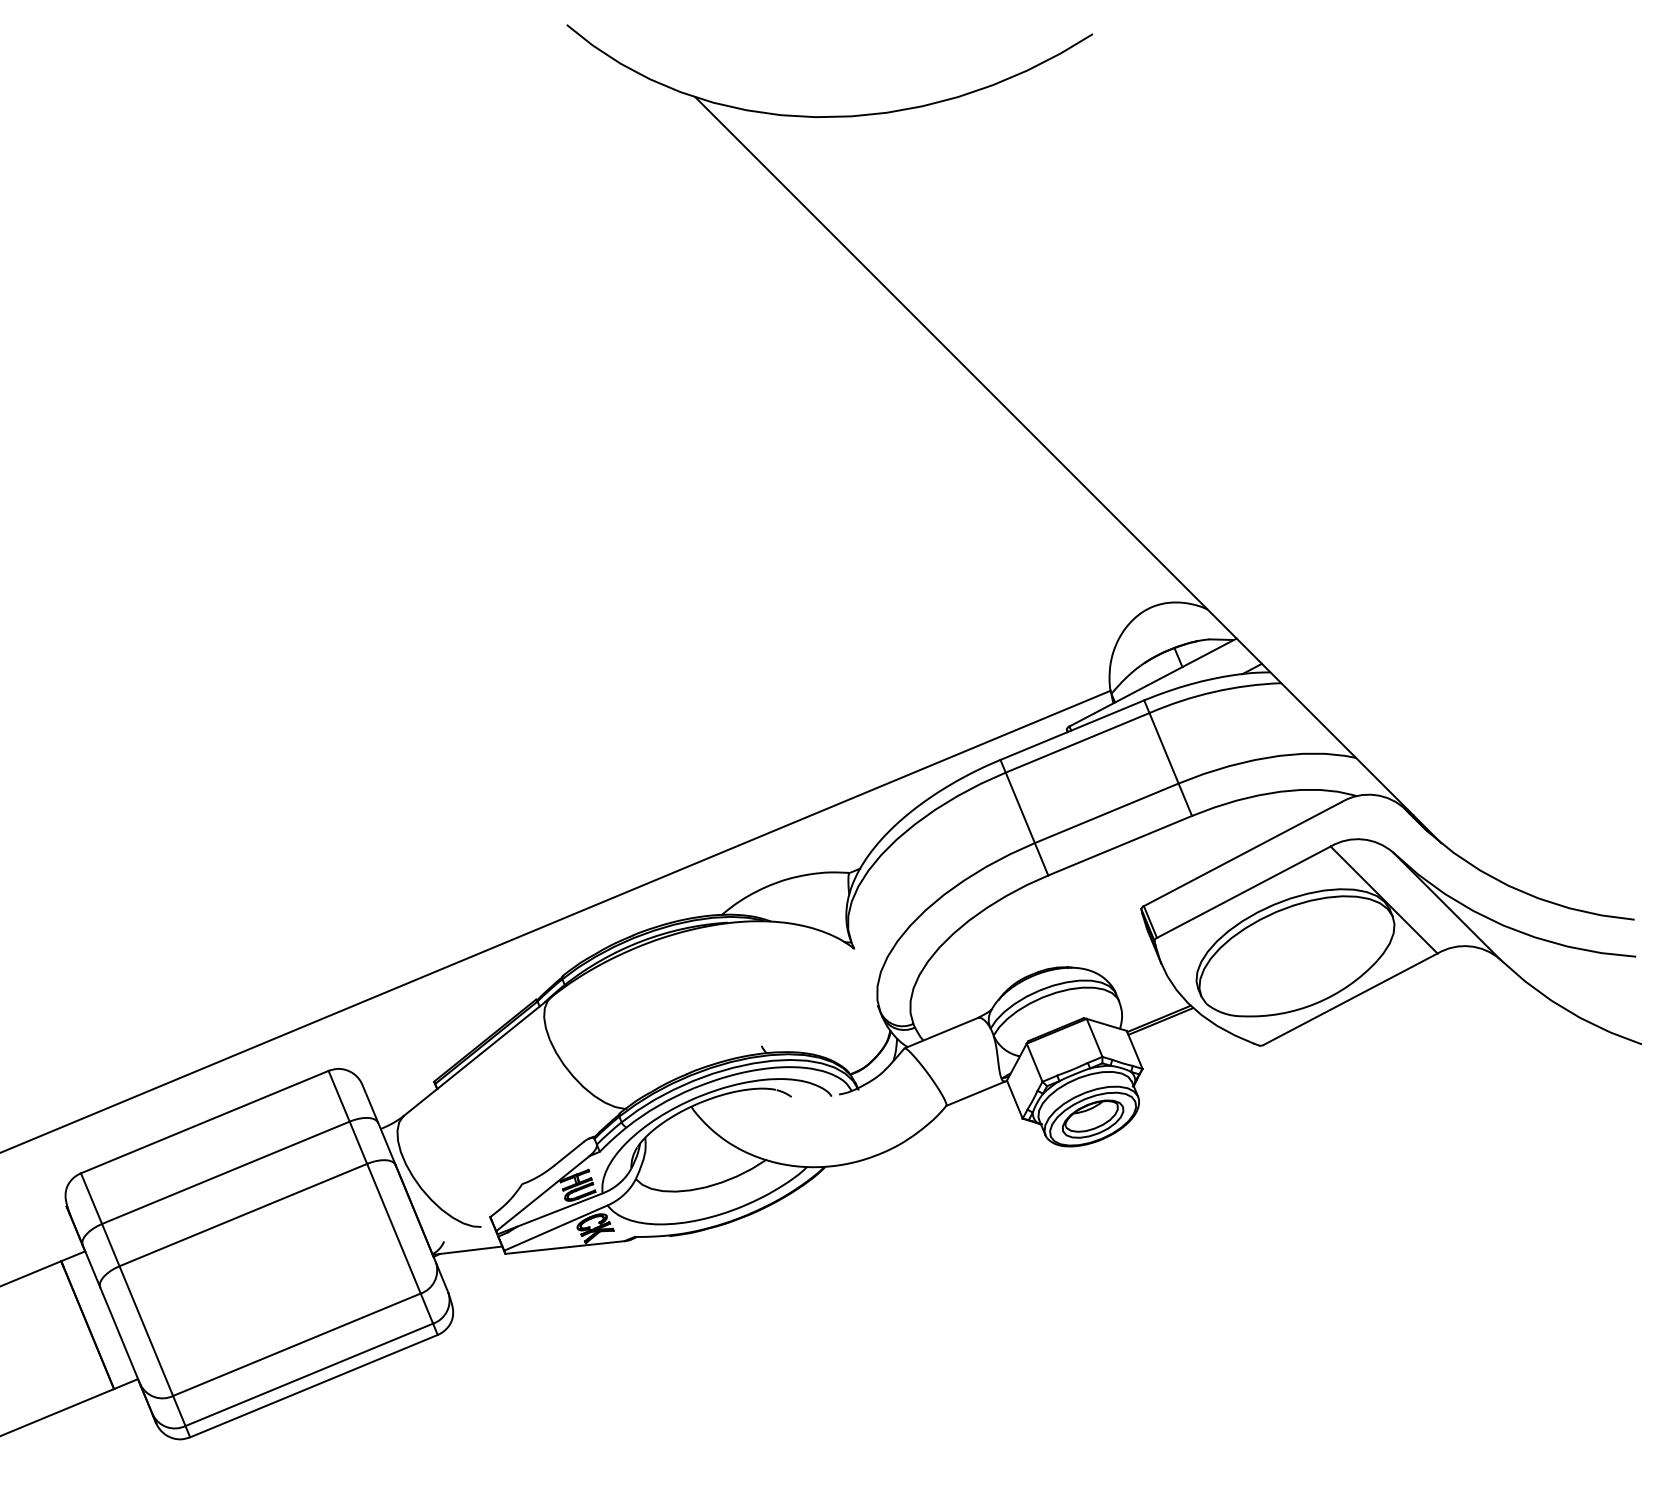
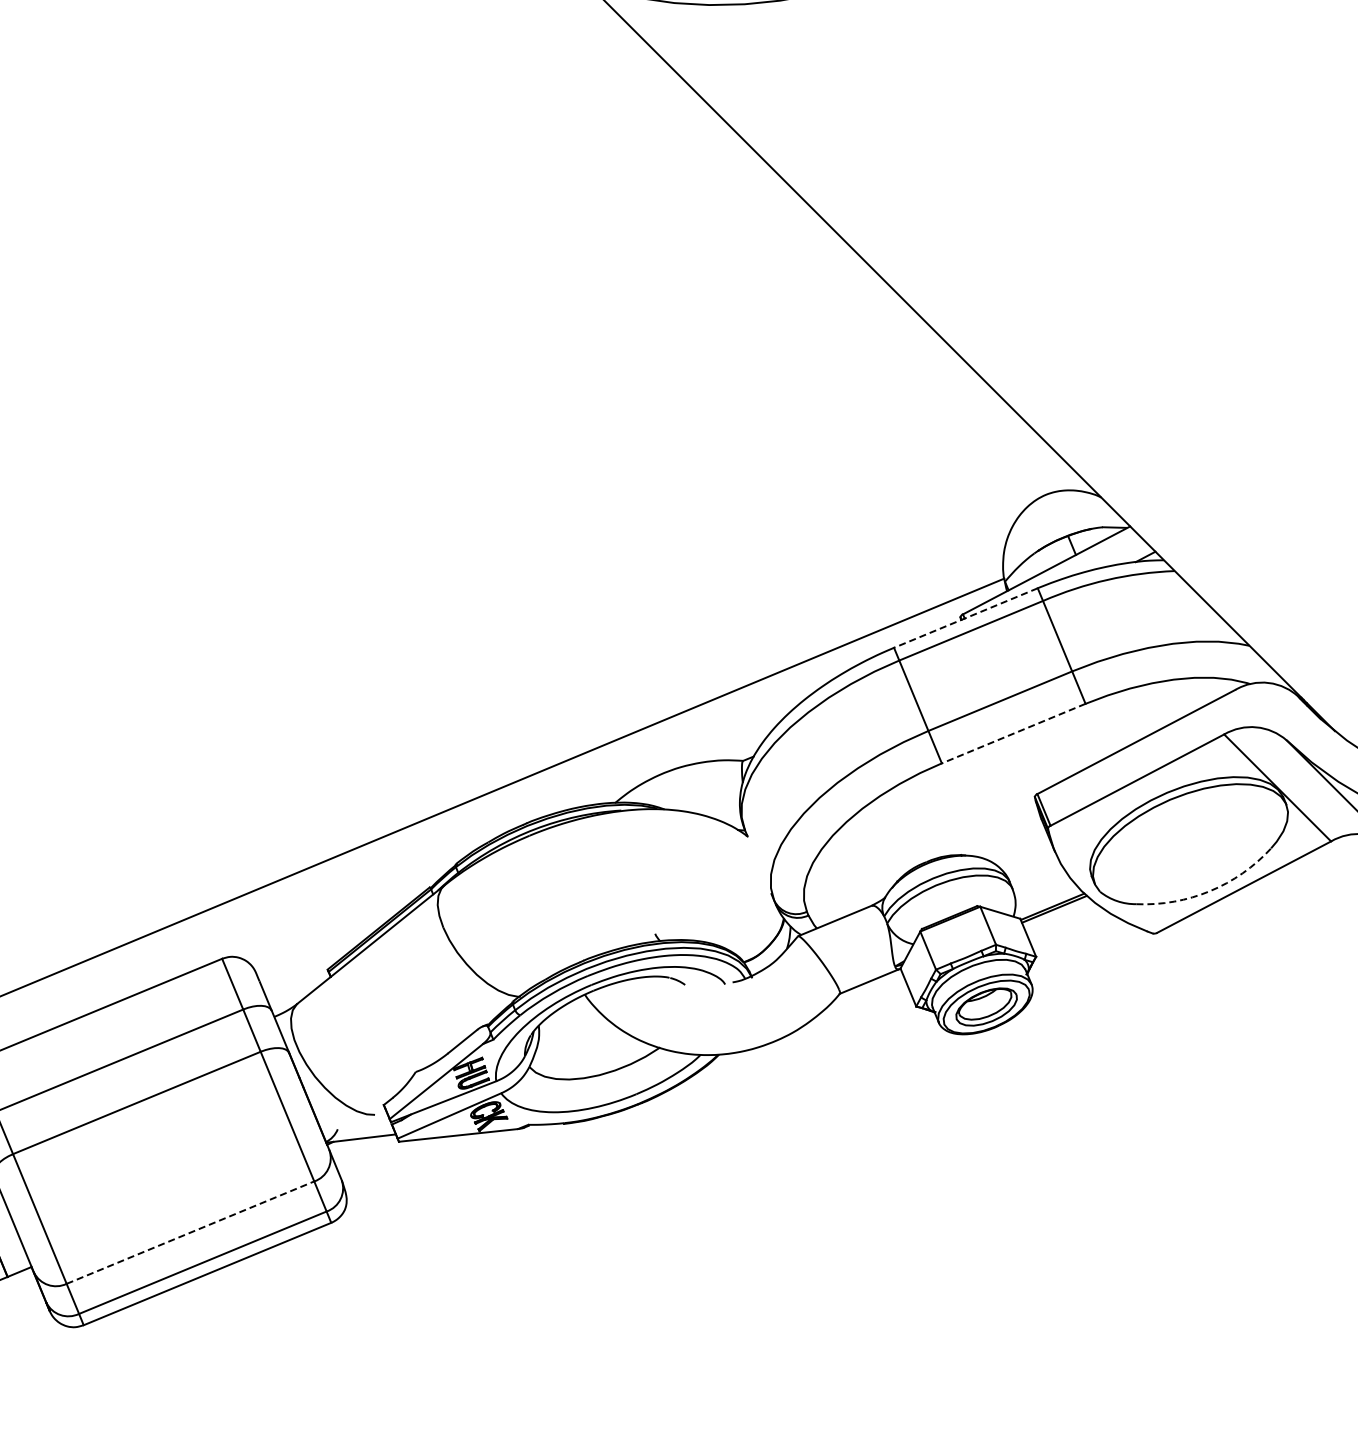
line: (1072, 730) -> (966, 618), solid -> dashed
line: (1120, 845) -> (1014, 733), solid -> dashed
arc: (1316, 1003) -> (1210, 891), solid -> dashed
line: (296, 1344) -> (190, 1232), solid -> dashed

